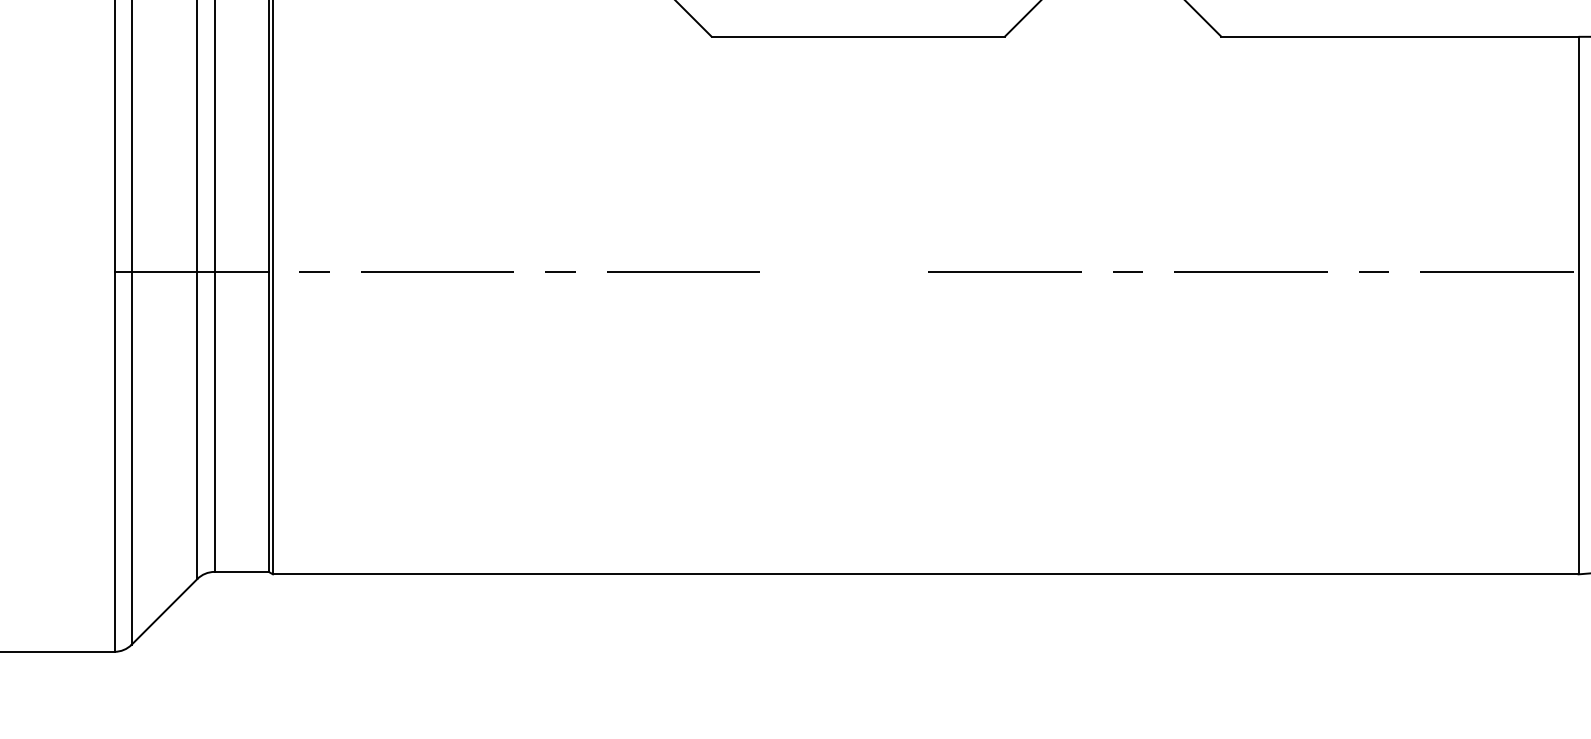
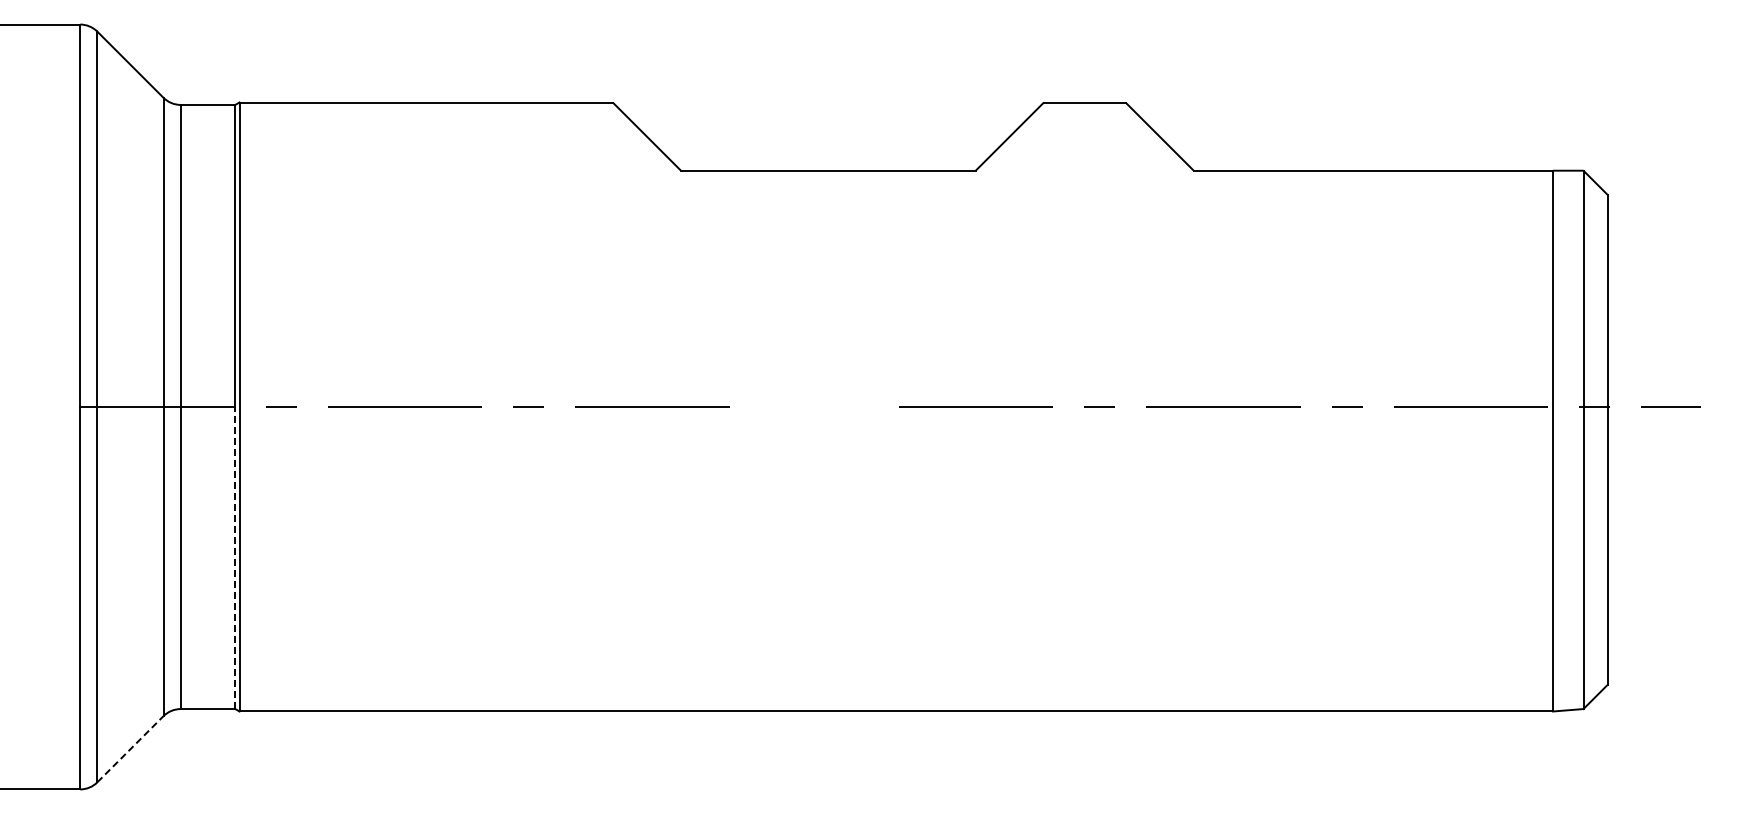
line: (268, 421) -> (235, 557), solid -> dashed
line: (164, 612) -> (130, 749), solid -> dashed

